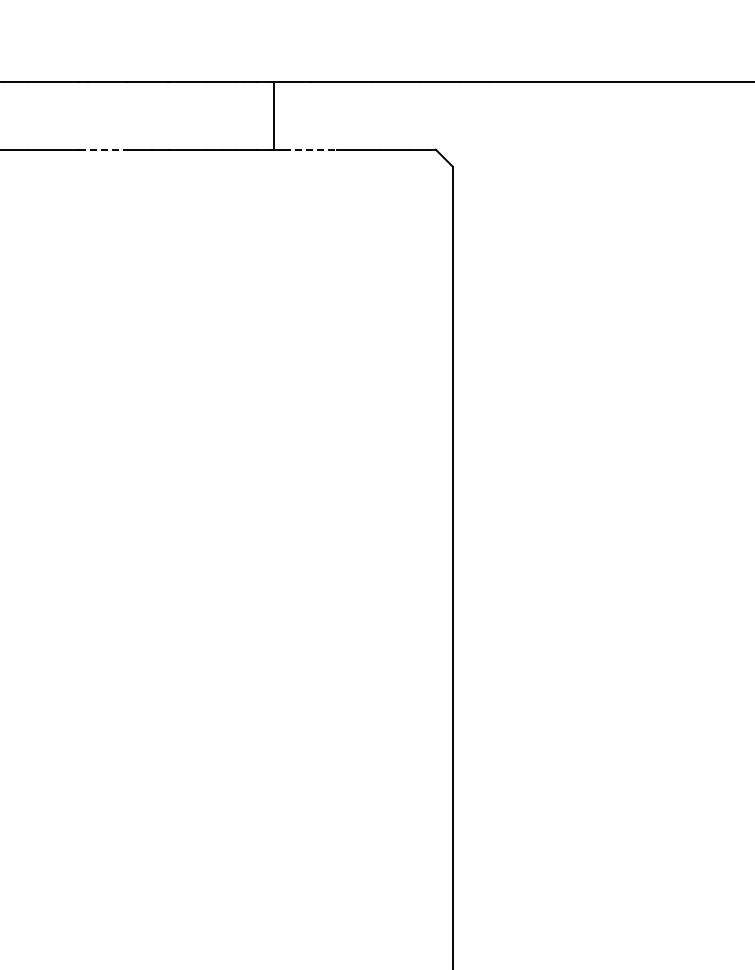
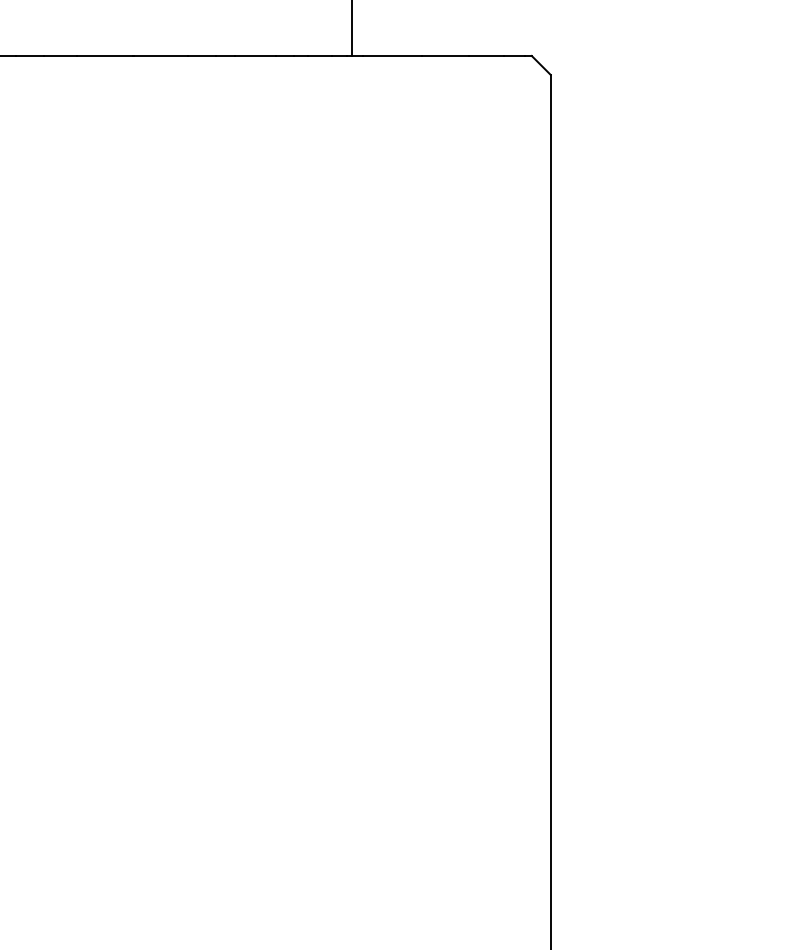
line: (102, 149) -> (160, 55), dashed -> solid
line: (310, 149) -> (392, 55), dashed -> solid

